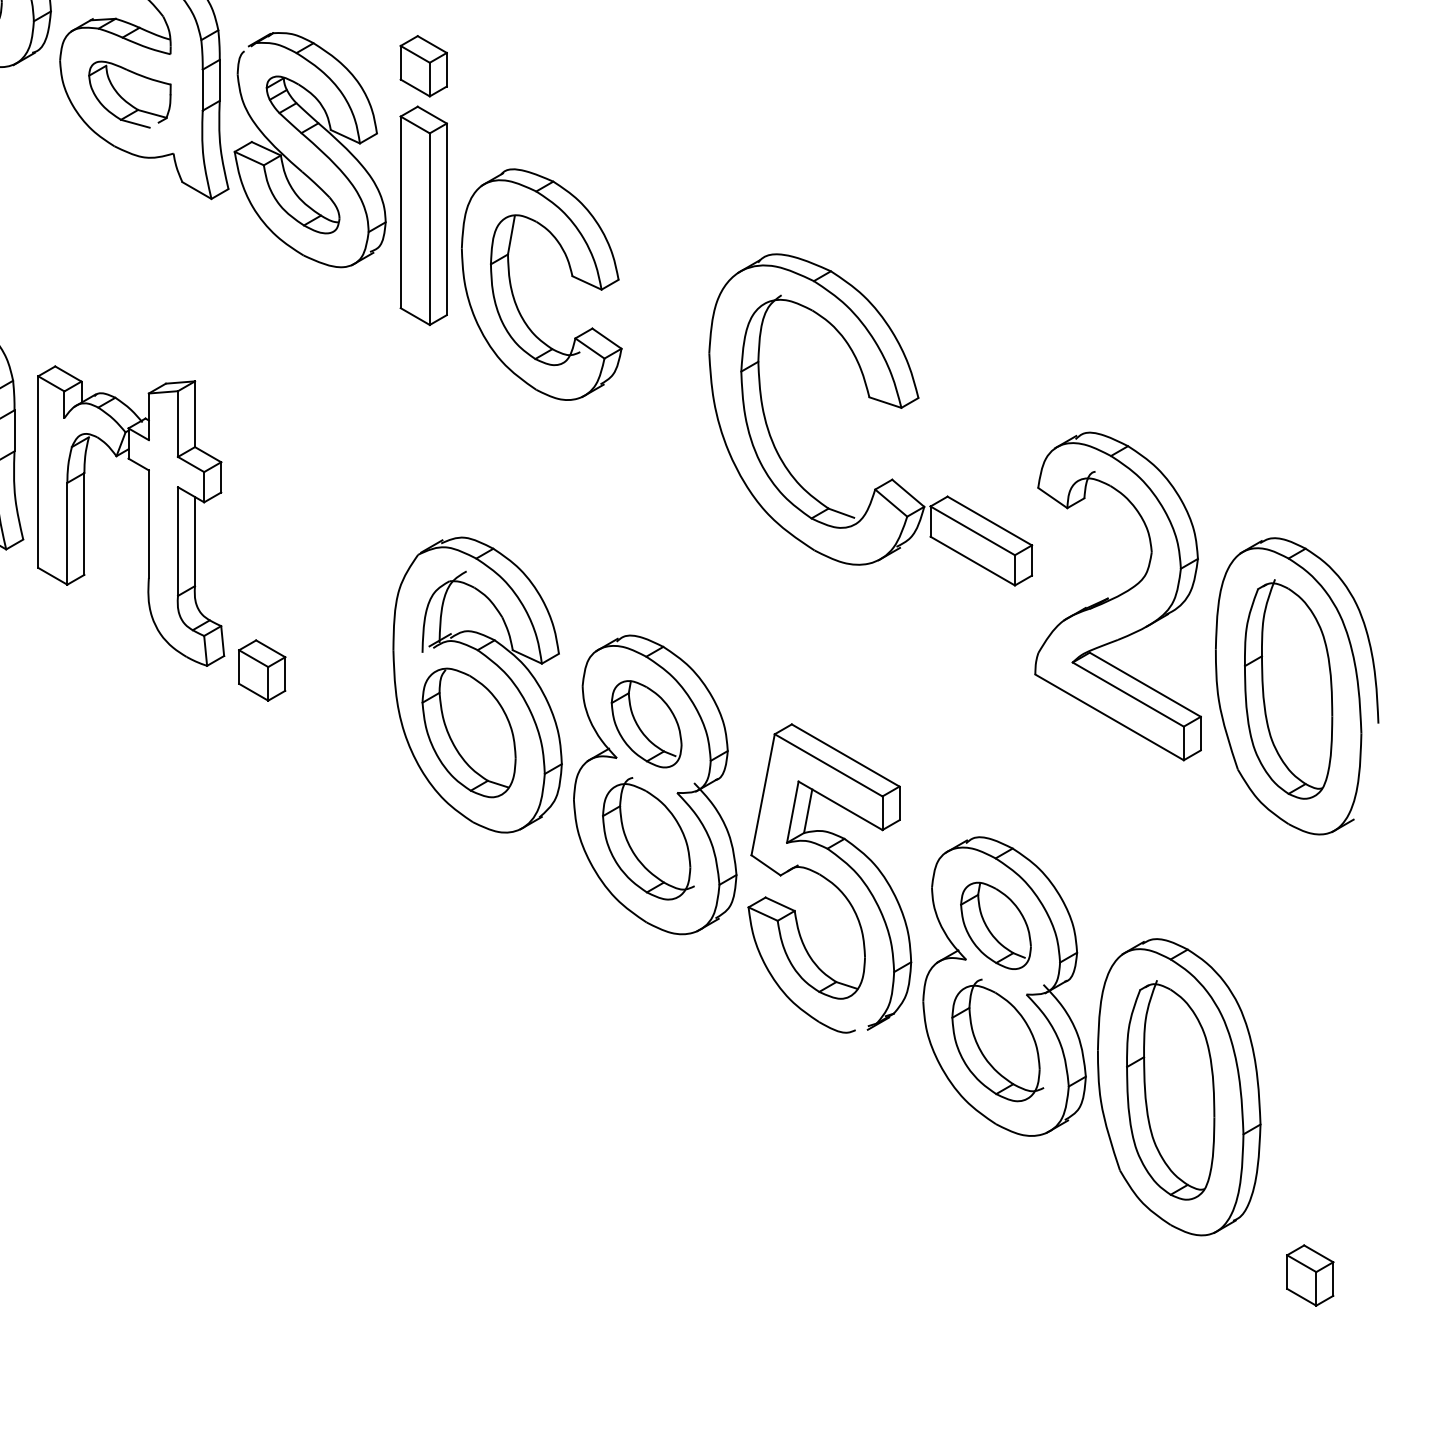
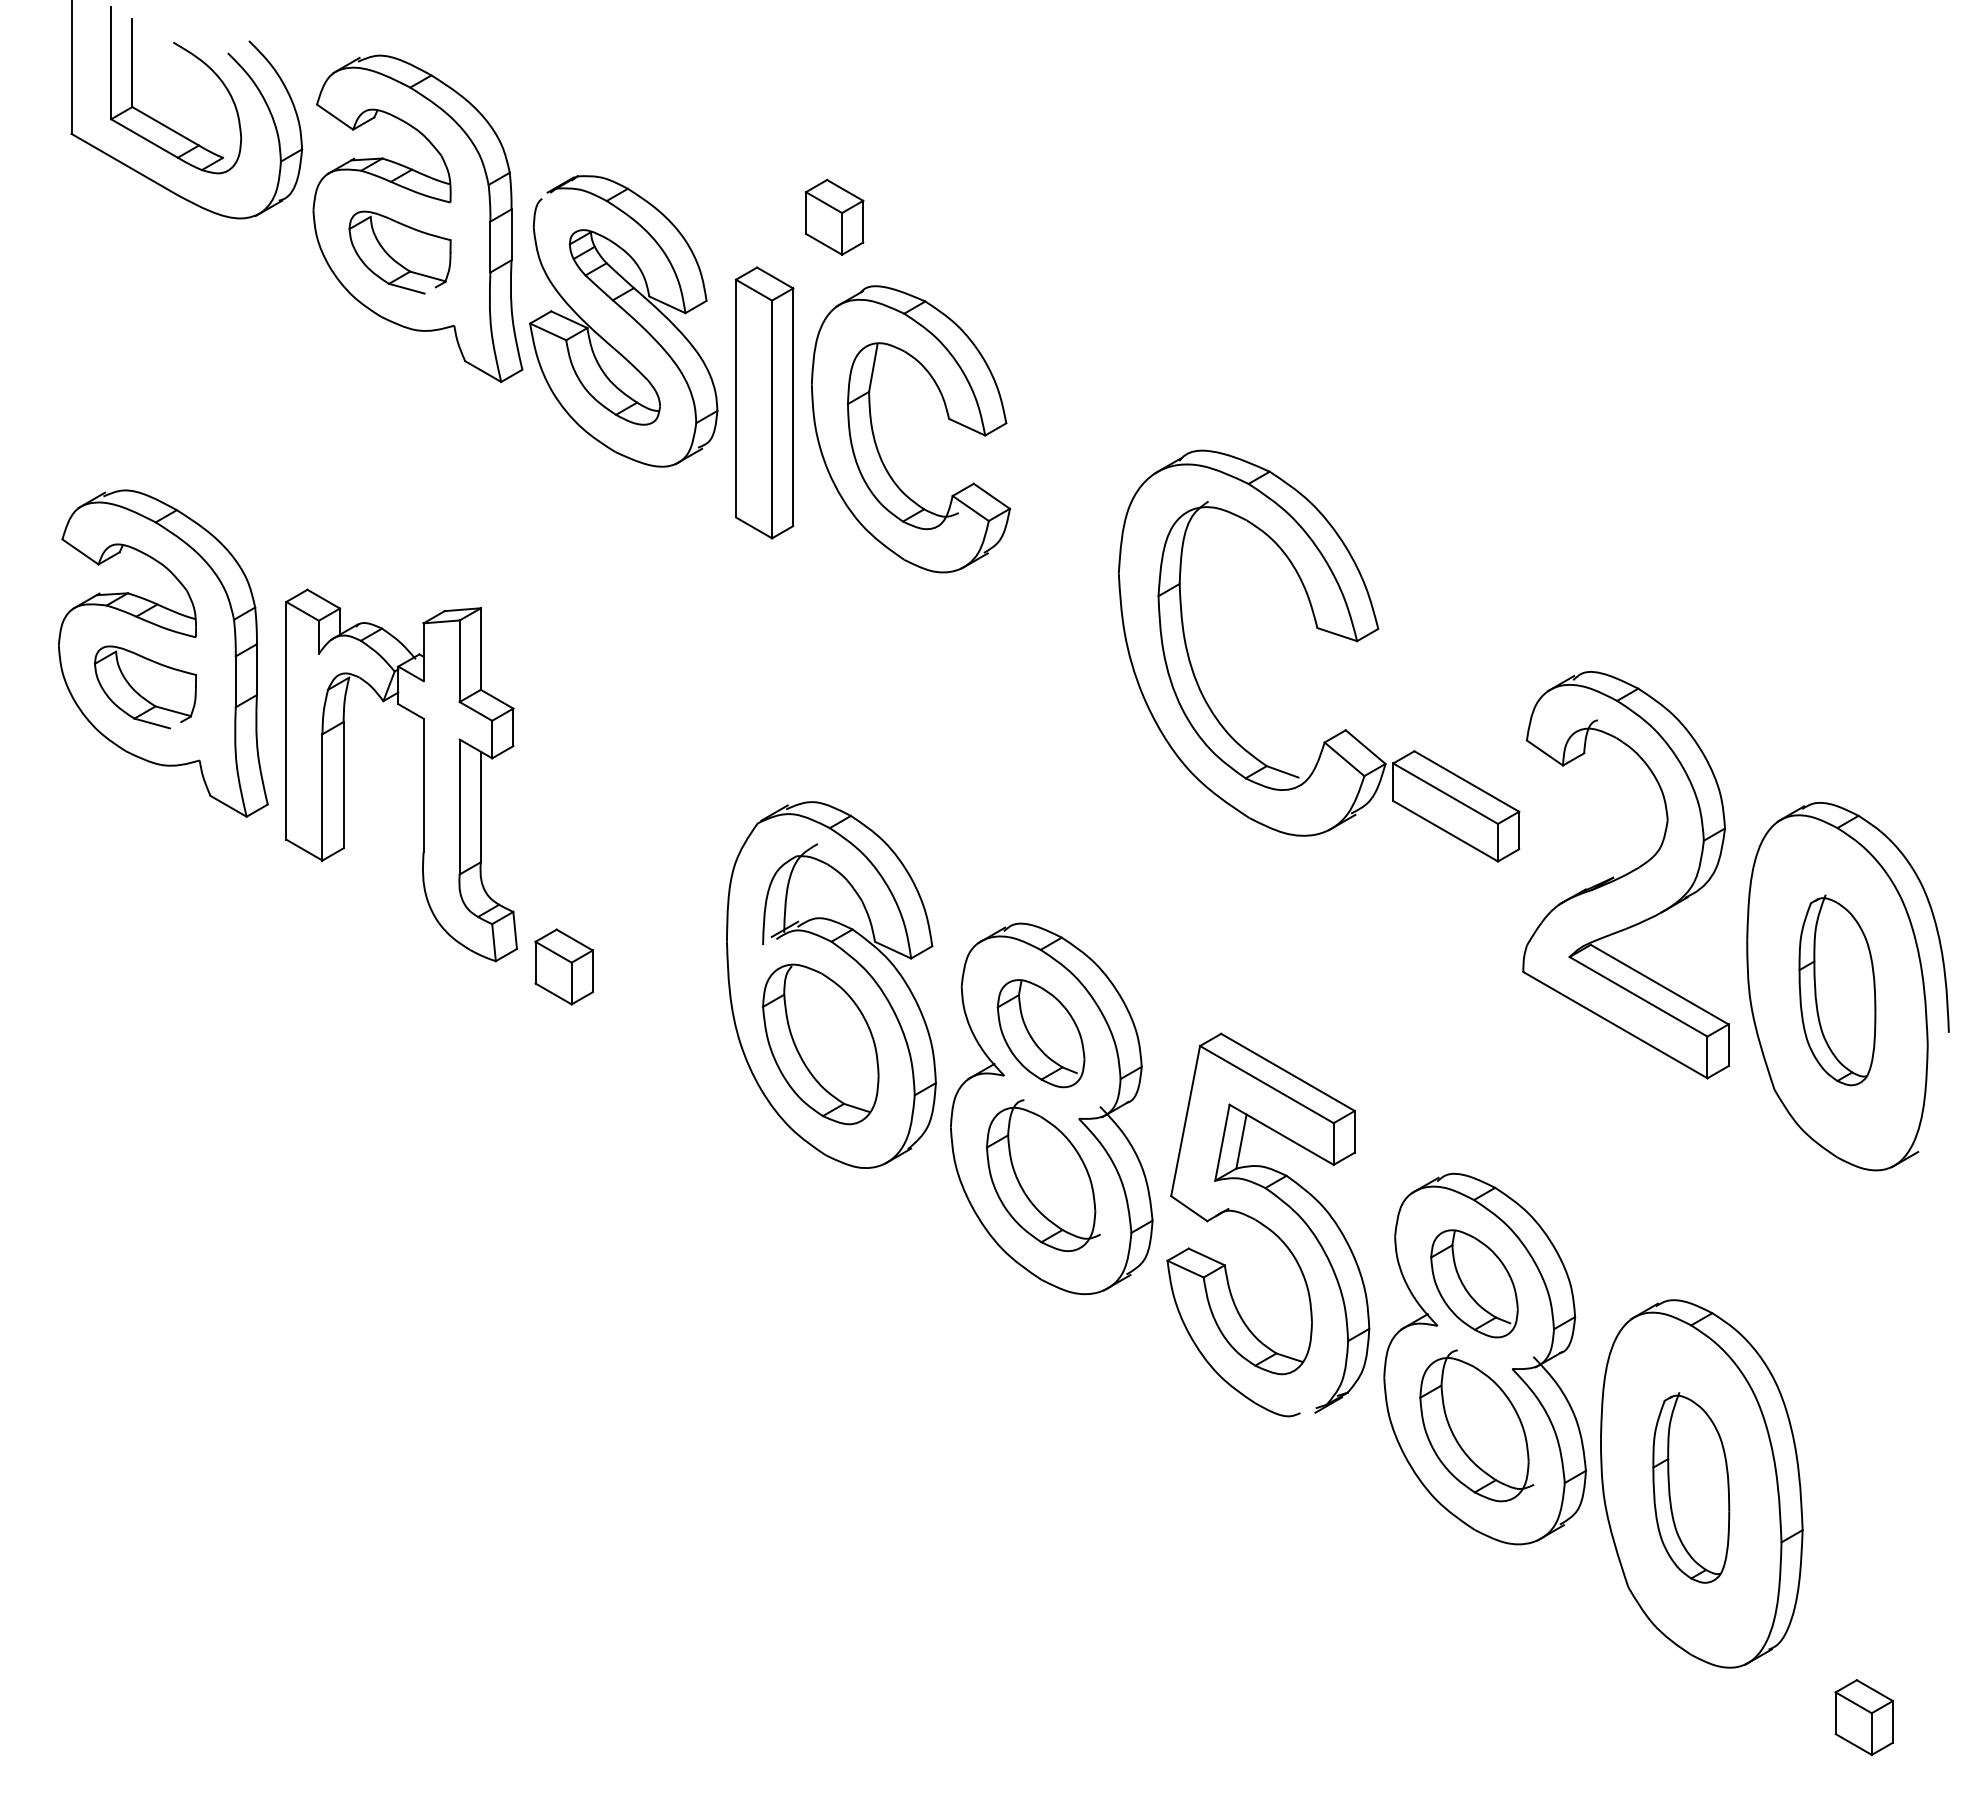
part: (423, 65) -> (834, 216), moved
part: (513, 292) -> (875, 438), moved
part: (1288, 688) -> (1837, 989), size x0.7
part: (1170, 1090) -> (1691, 1487), size x0.7

